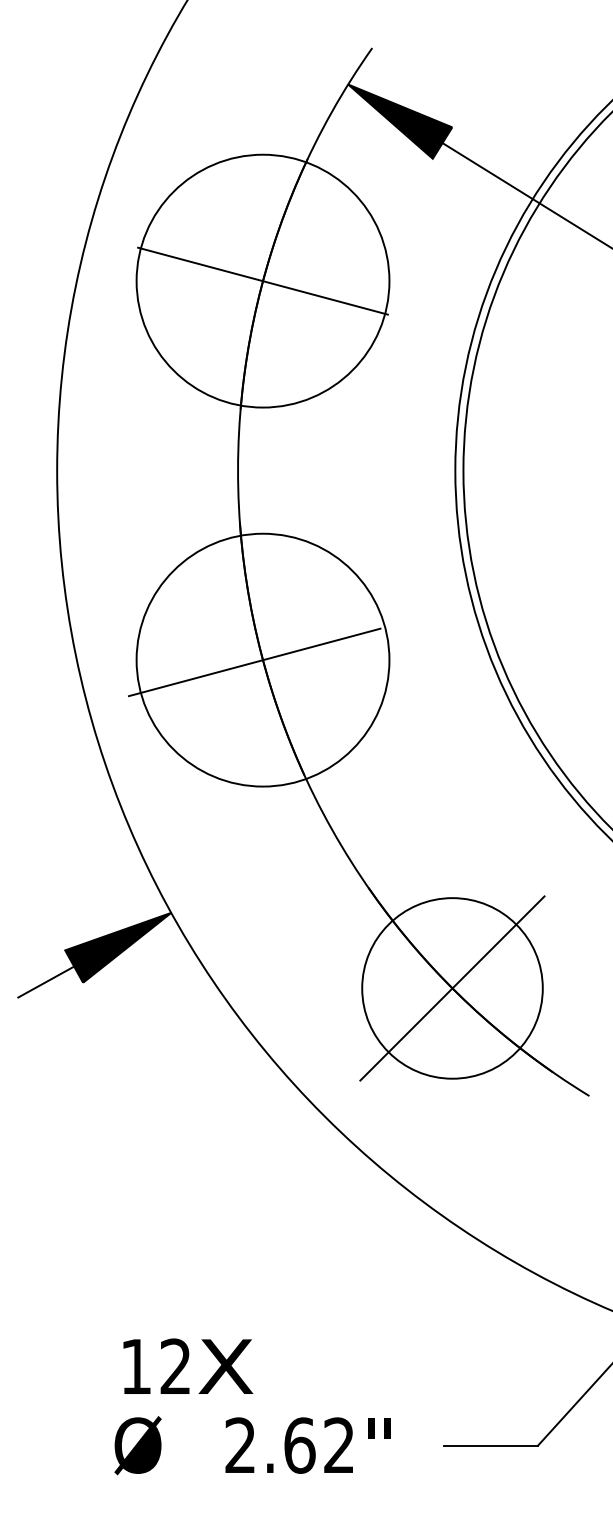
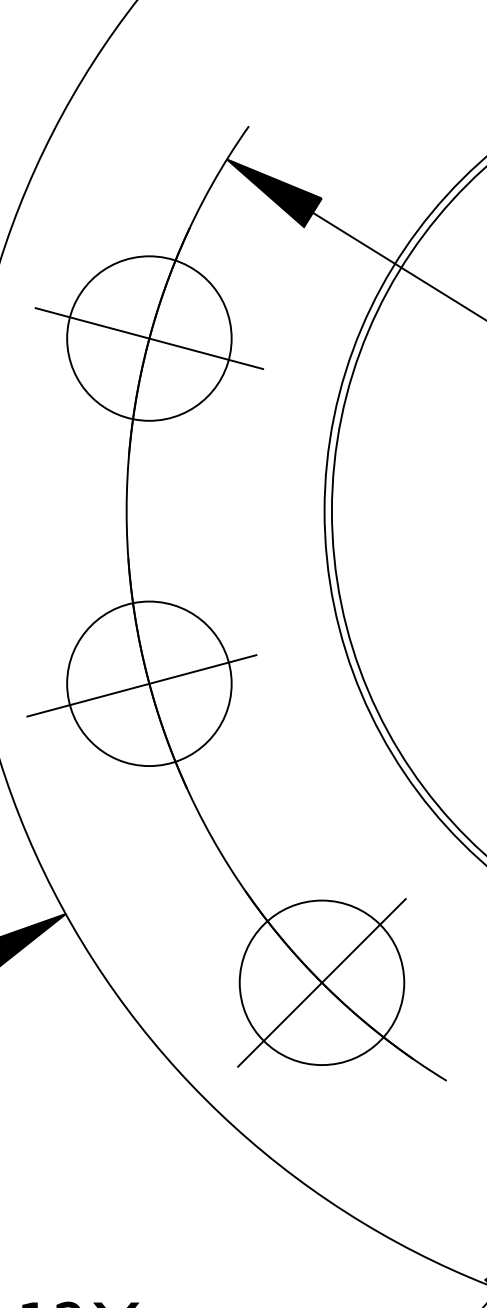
circle: (262, 280) -> (148, 337), size x0.71
circle: (262, 659) -> (148, 683), size x0.71

